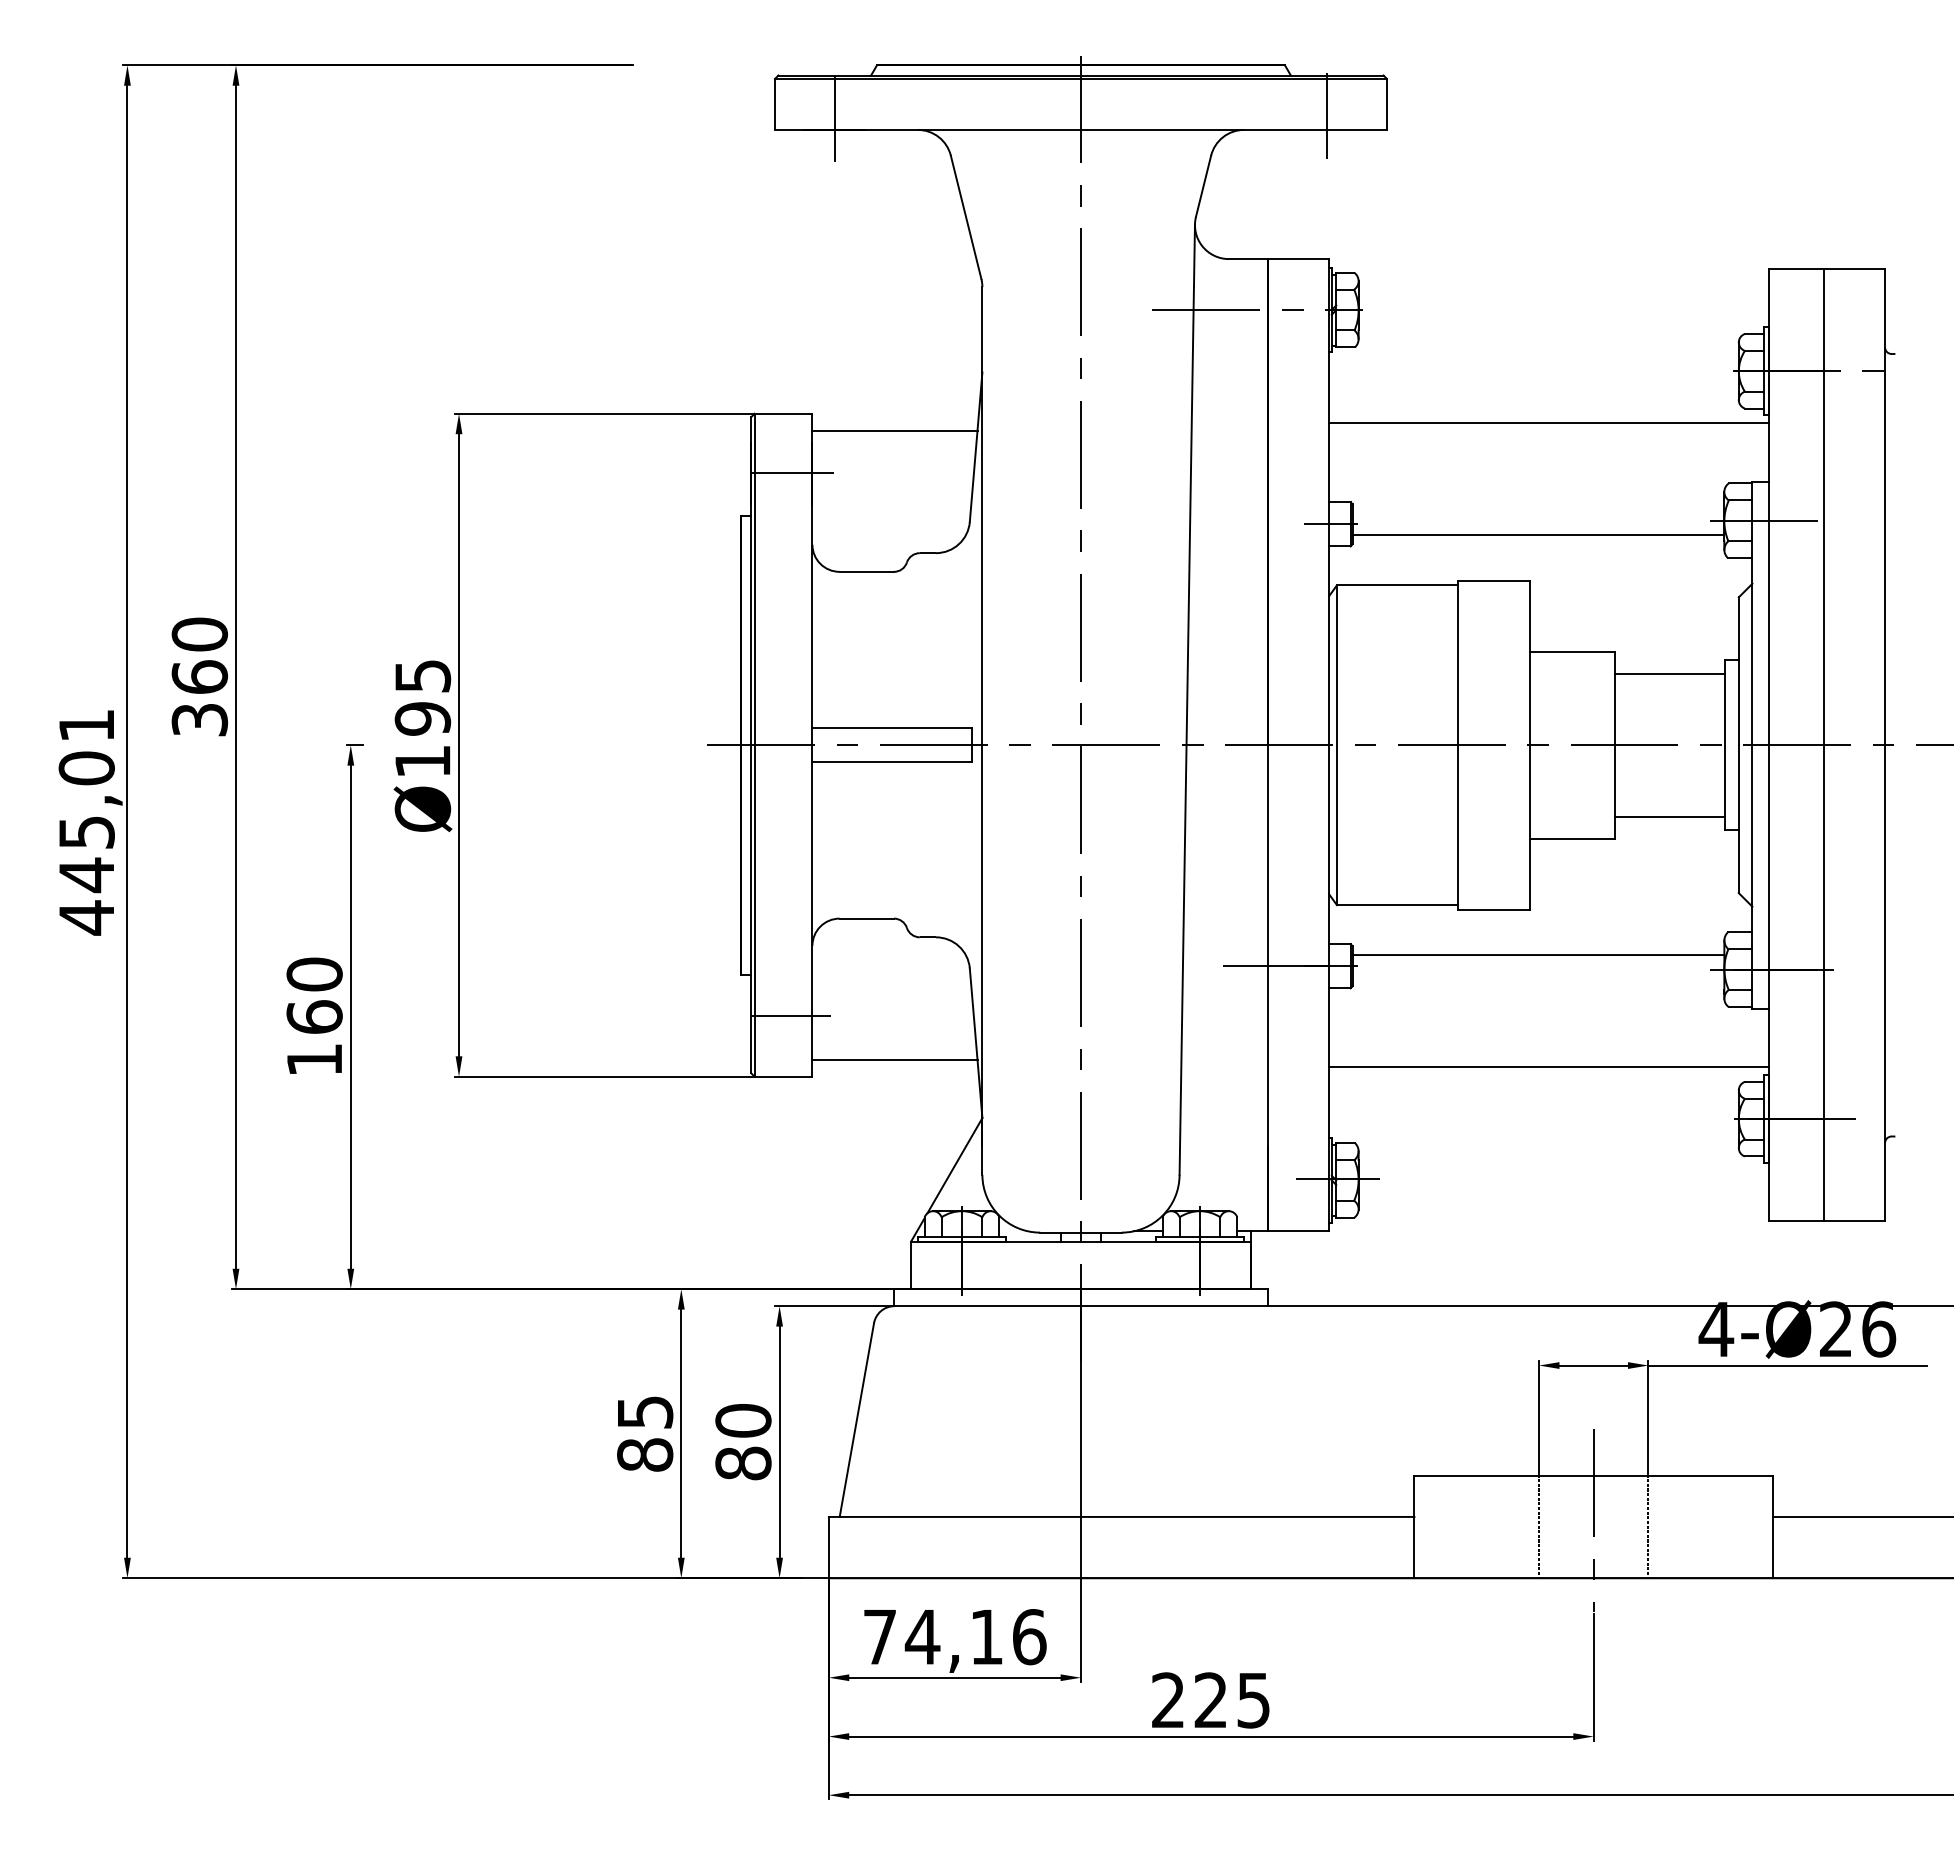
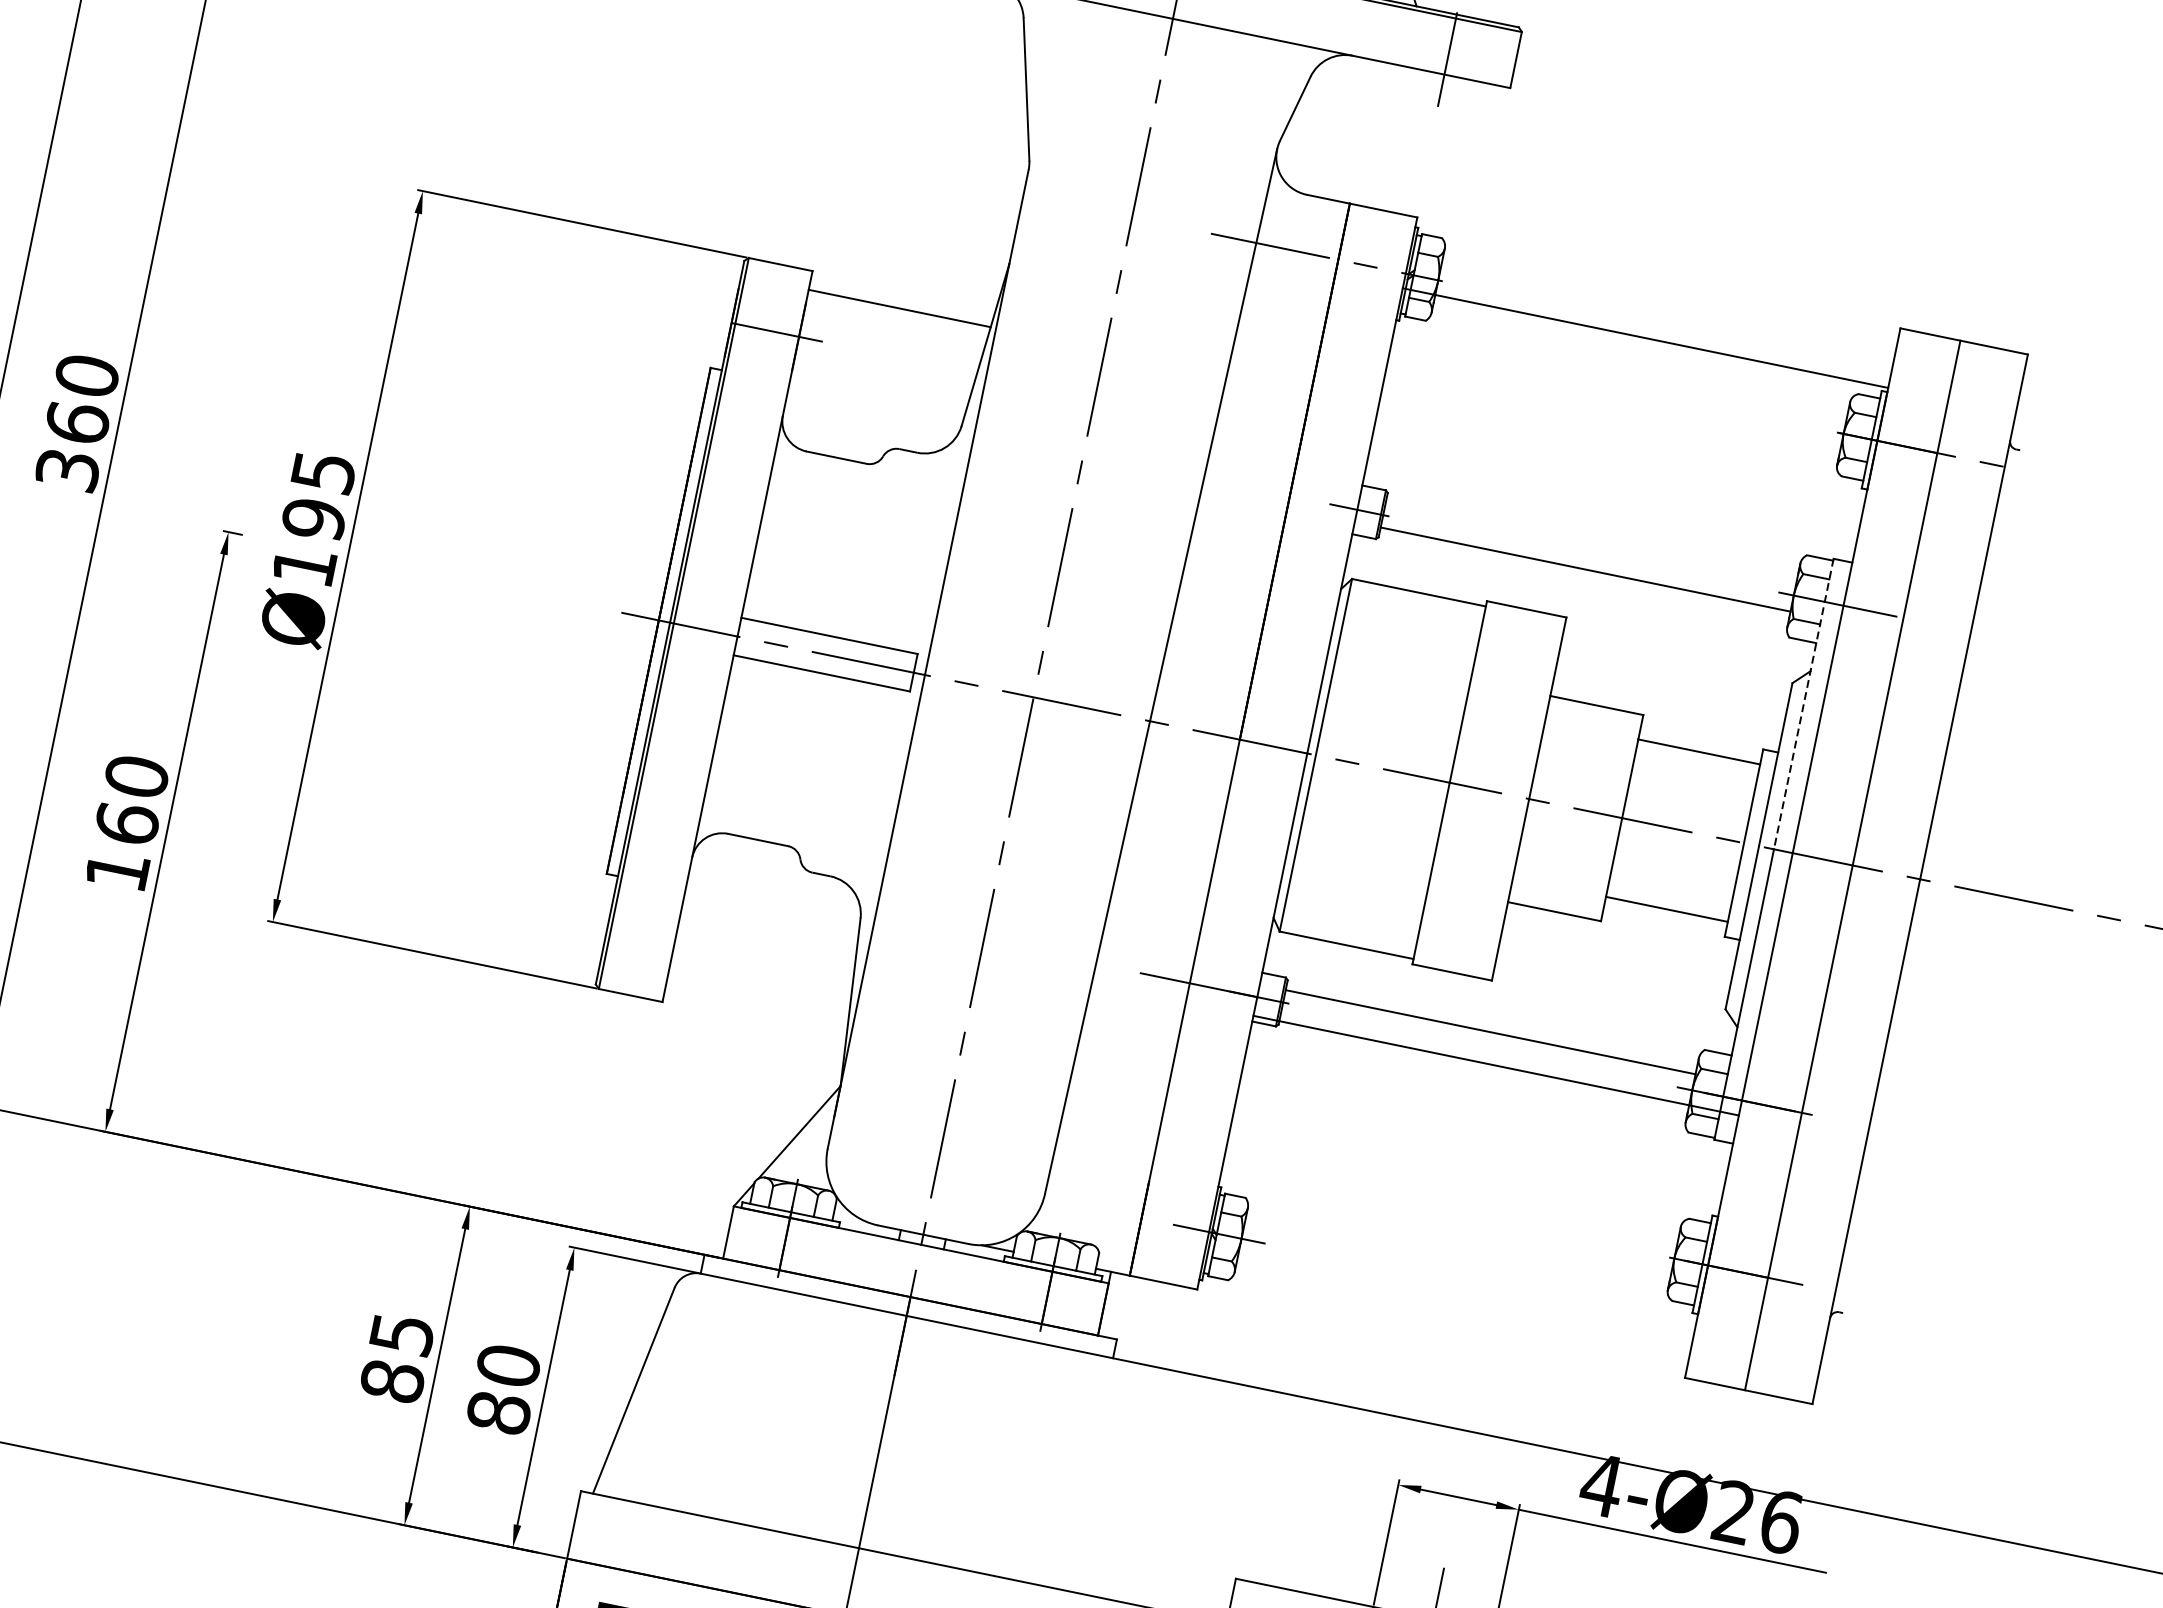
line: (1549, 423) -> (1645, 338), moved
line: (1752, 613) -> (1803, 704), solid -> dashed
line: (791, 1015) -> (653, 929), removed
line: (894, 1059) -> (756, 1001), removed
line: (1549, 1067) -> (1496, 1066), moved

